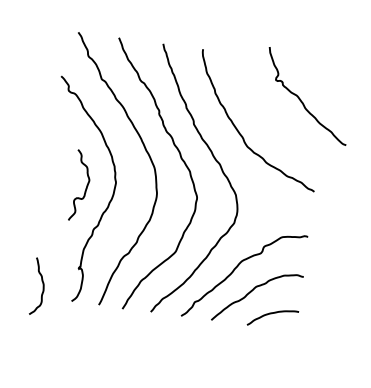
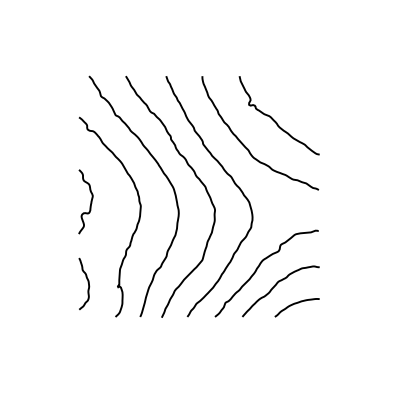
curve: (301, 99) -> (274, 119), moved
curve: (86, 186) -> (90, 201), moved
curve: (42, 285) -> (87, 282), moved

